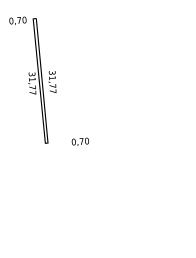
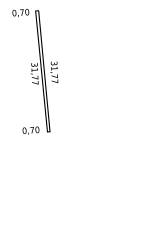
text: (79, 141) -> (30, 130), moved

